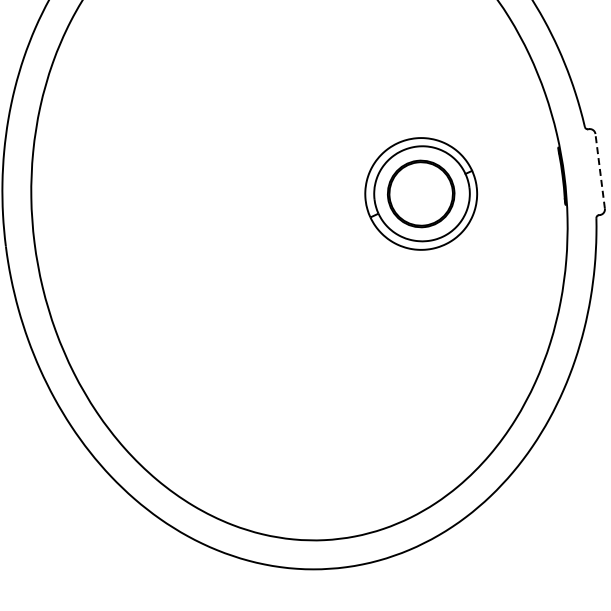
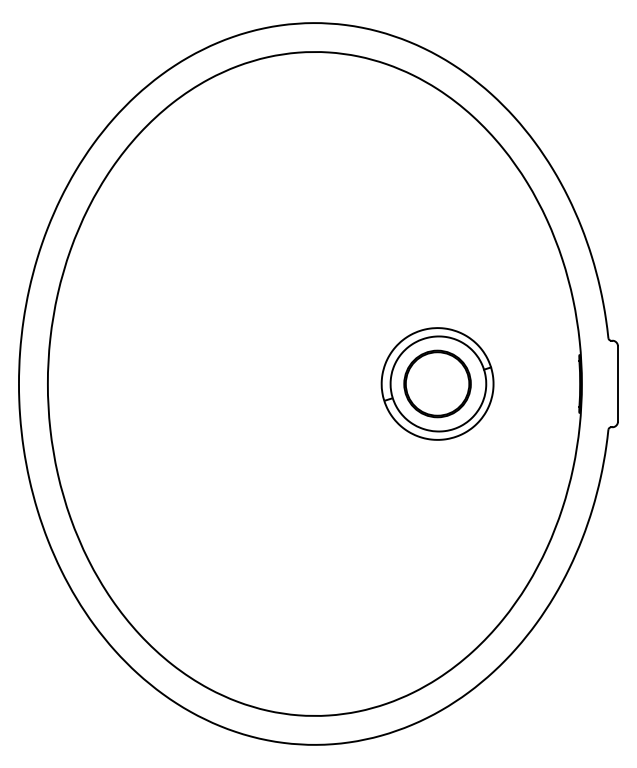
line: (600, 170) -> (618, 383), dashed -> solid

